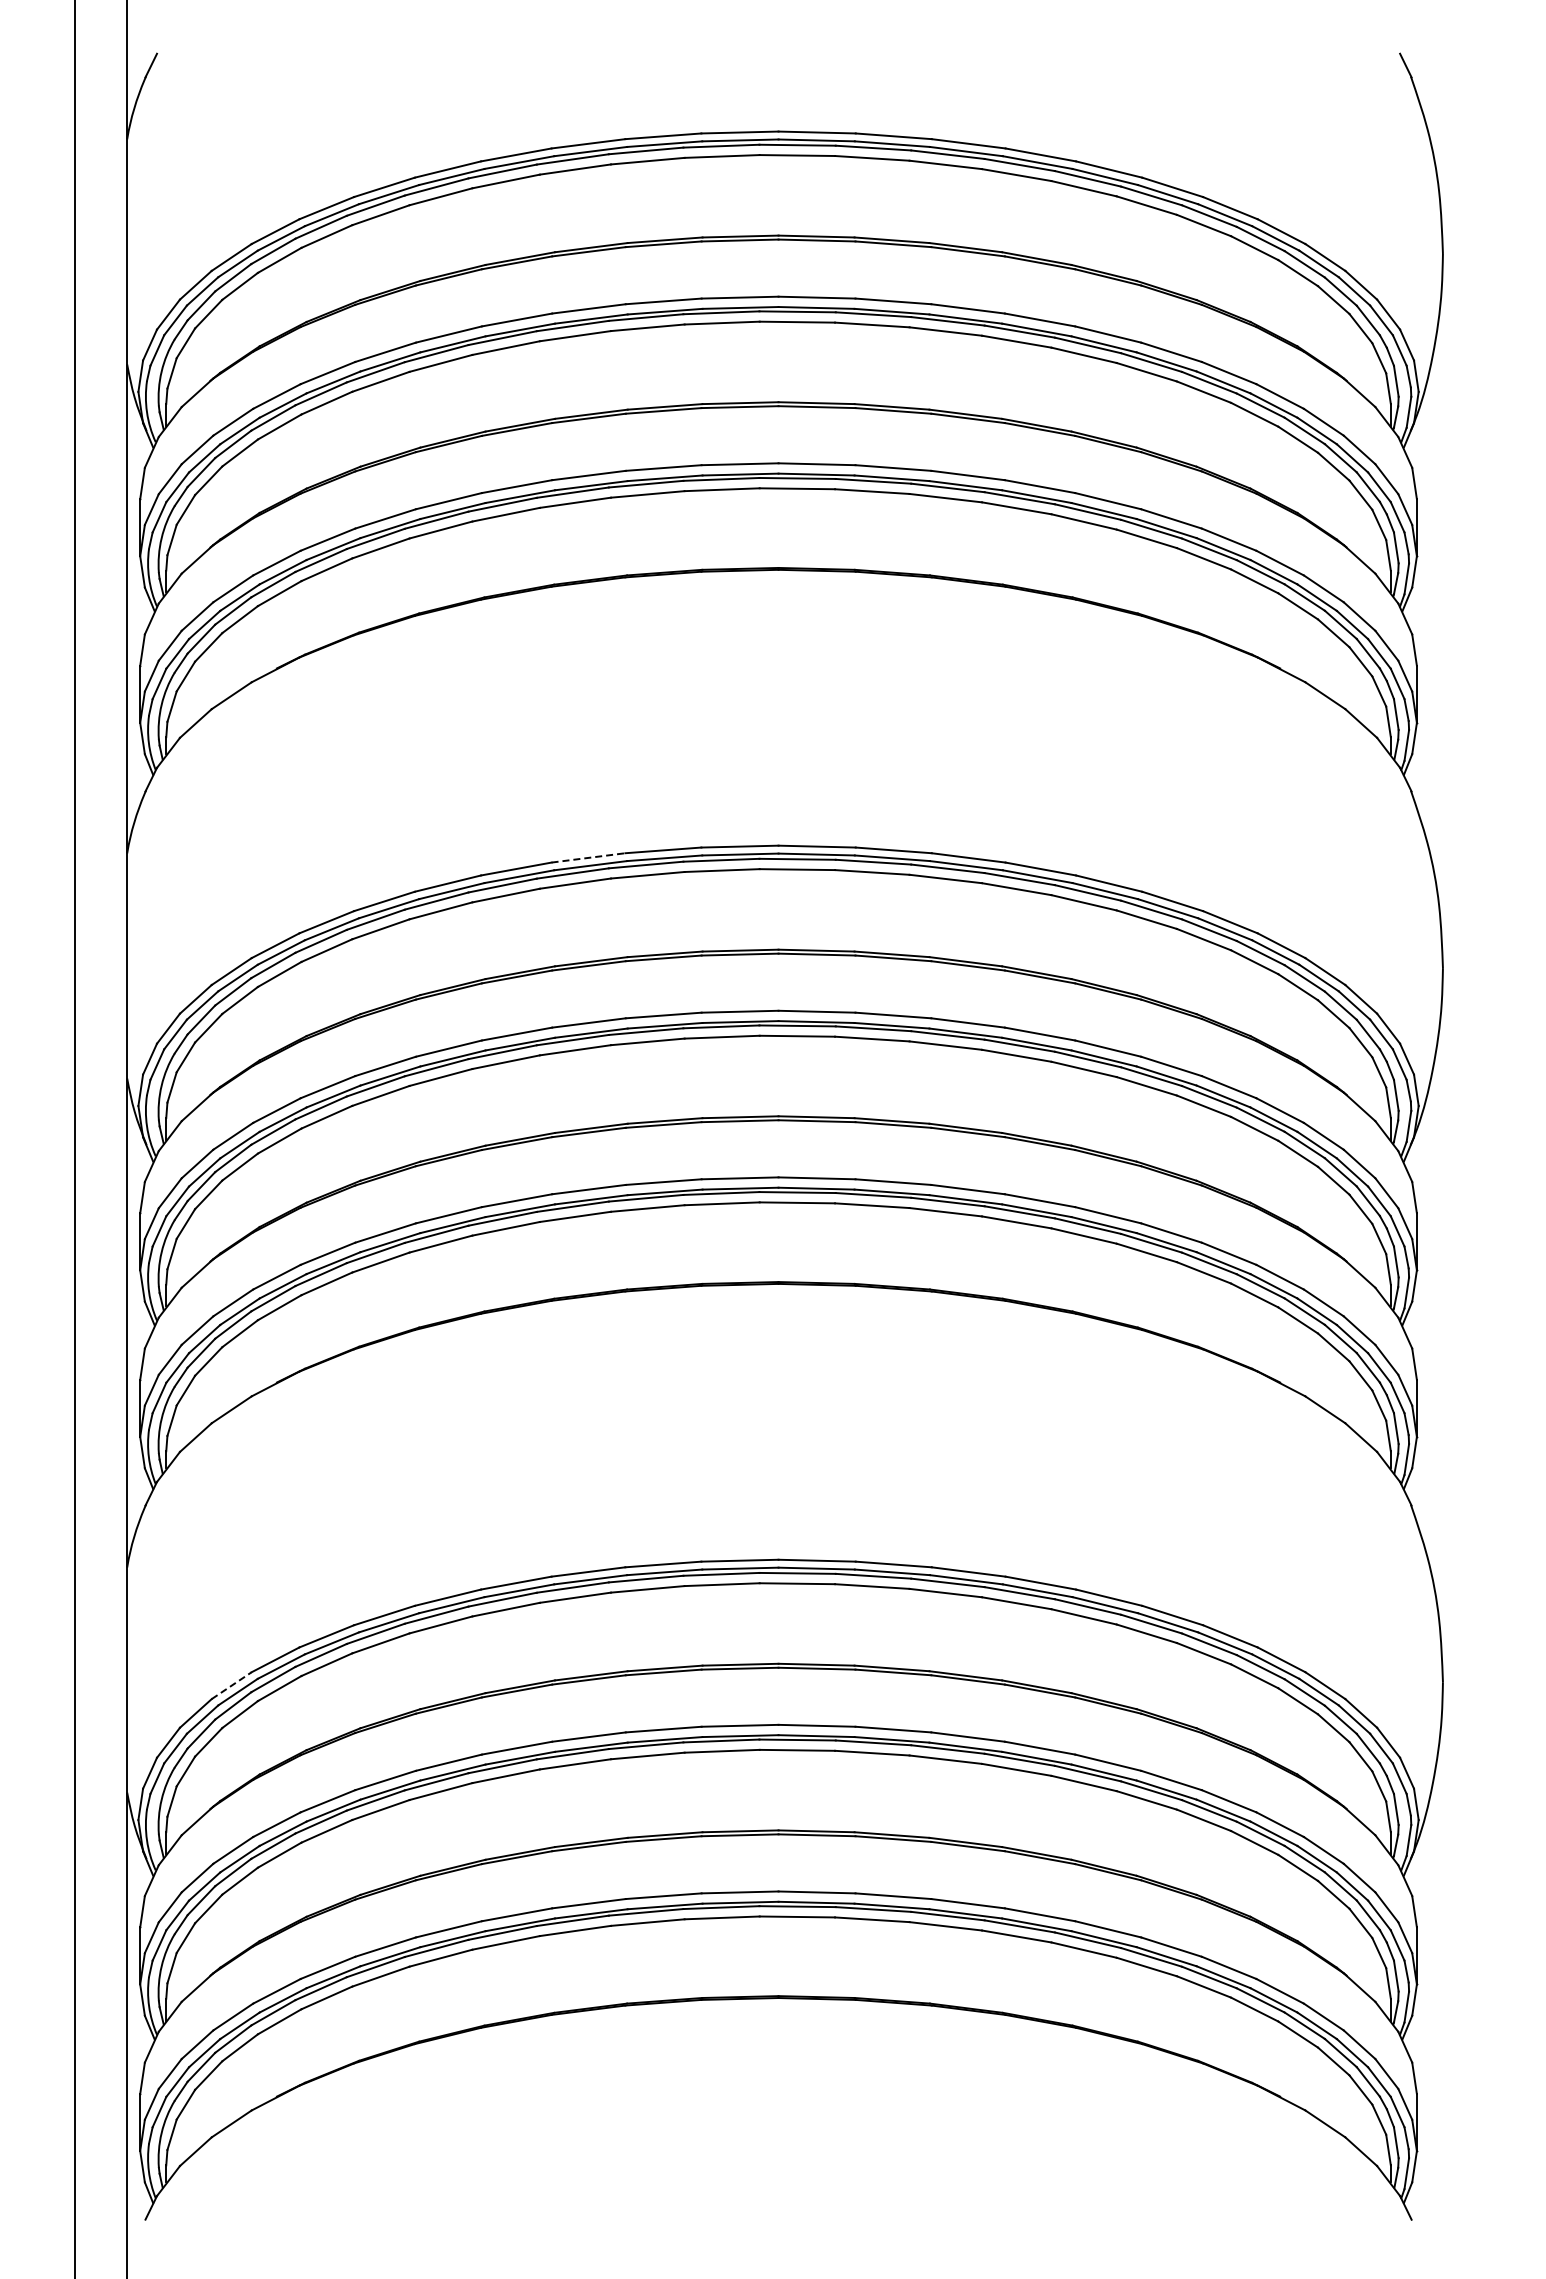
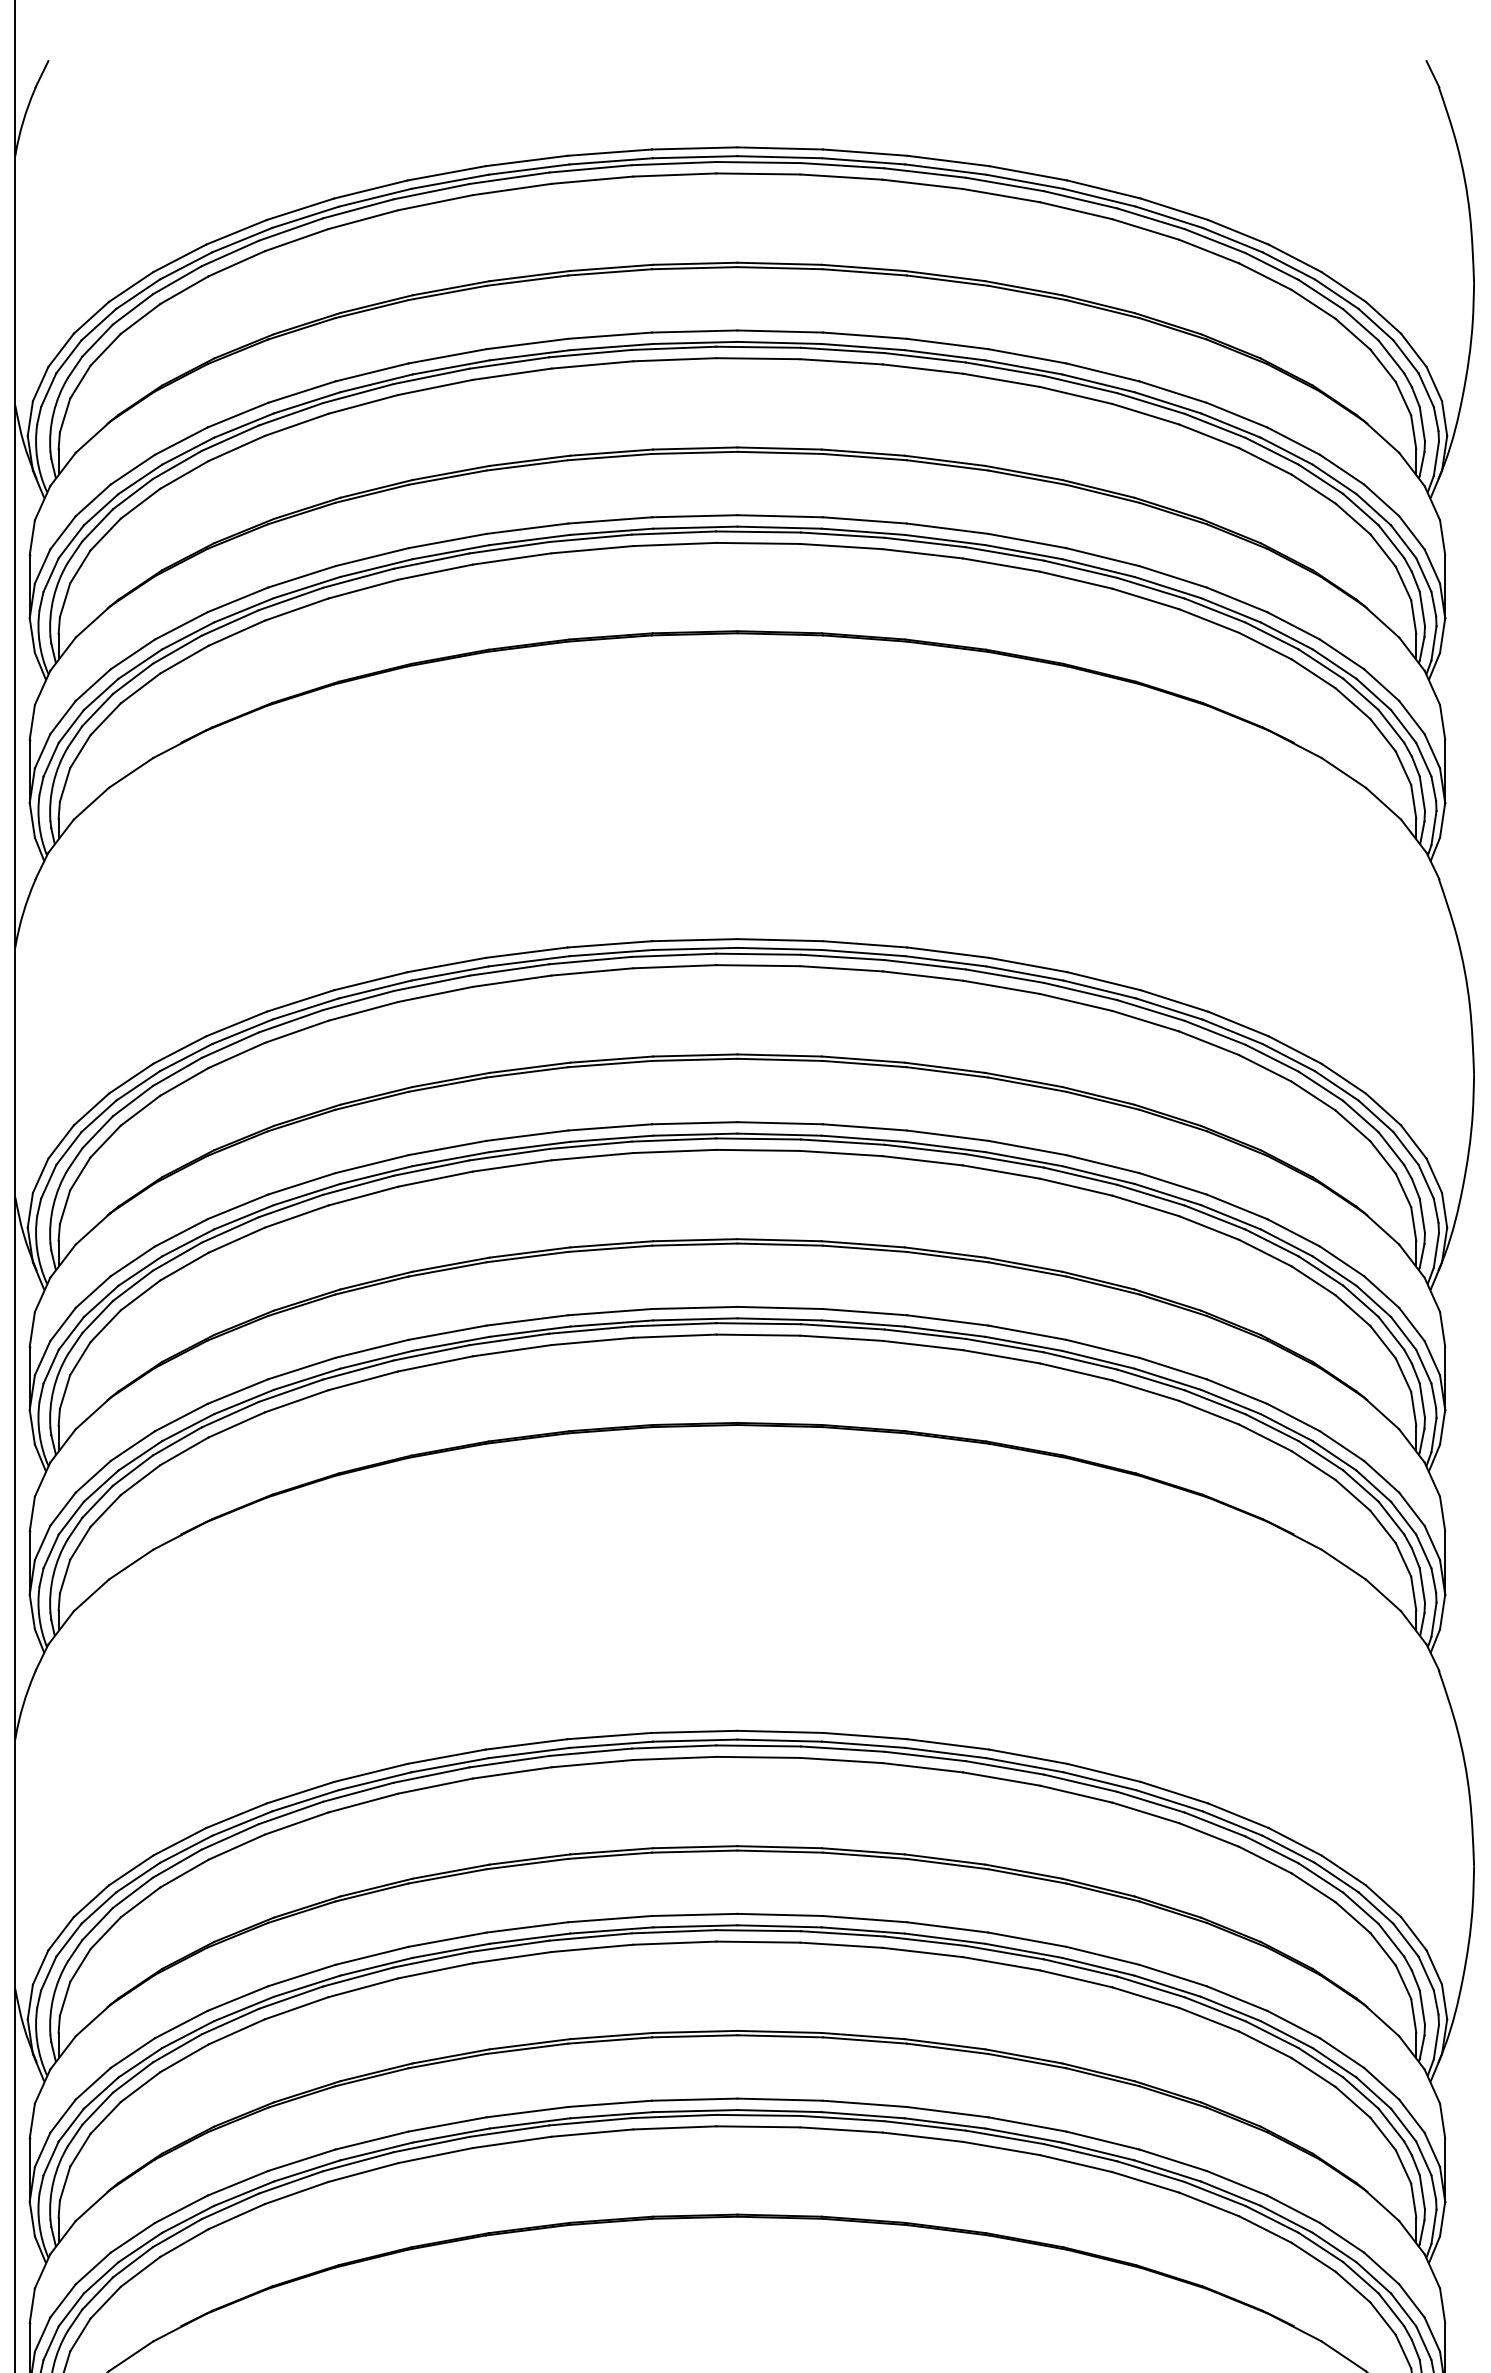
line: (588, 857) -> (526, 952), dashed -> solid
line: (232, 1685) -> (132, 1870), dashed -> solid

